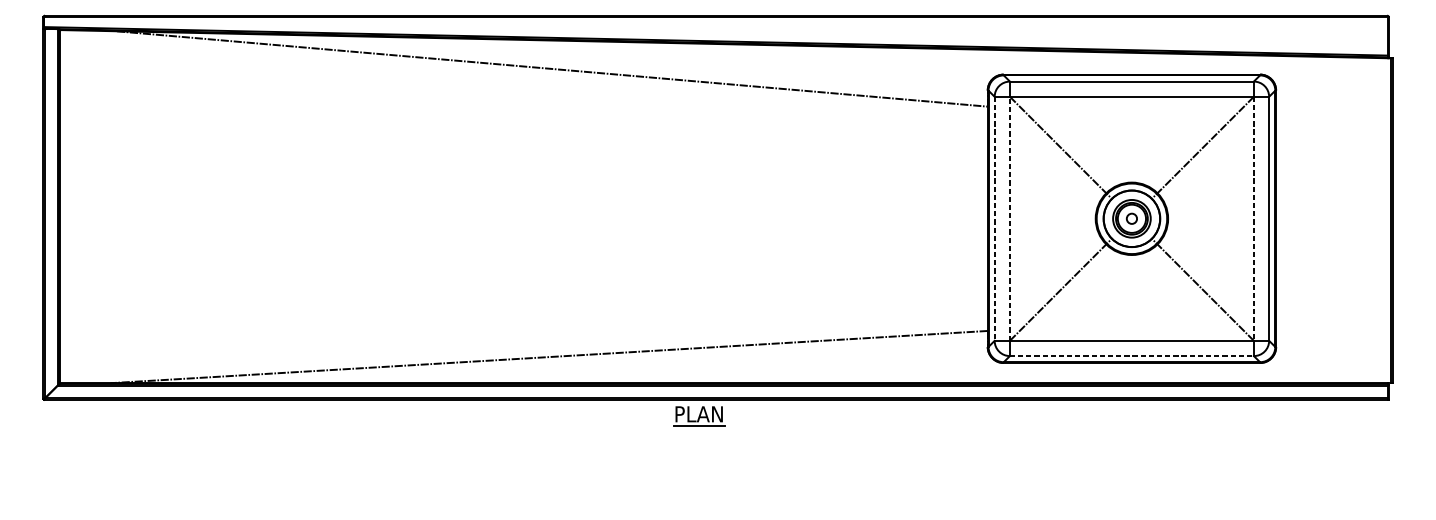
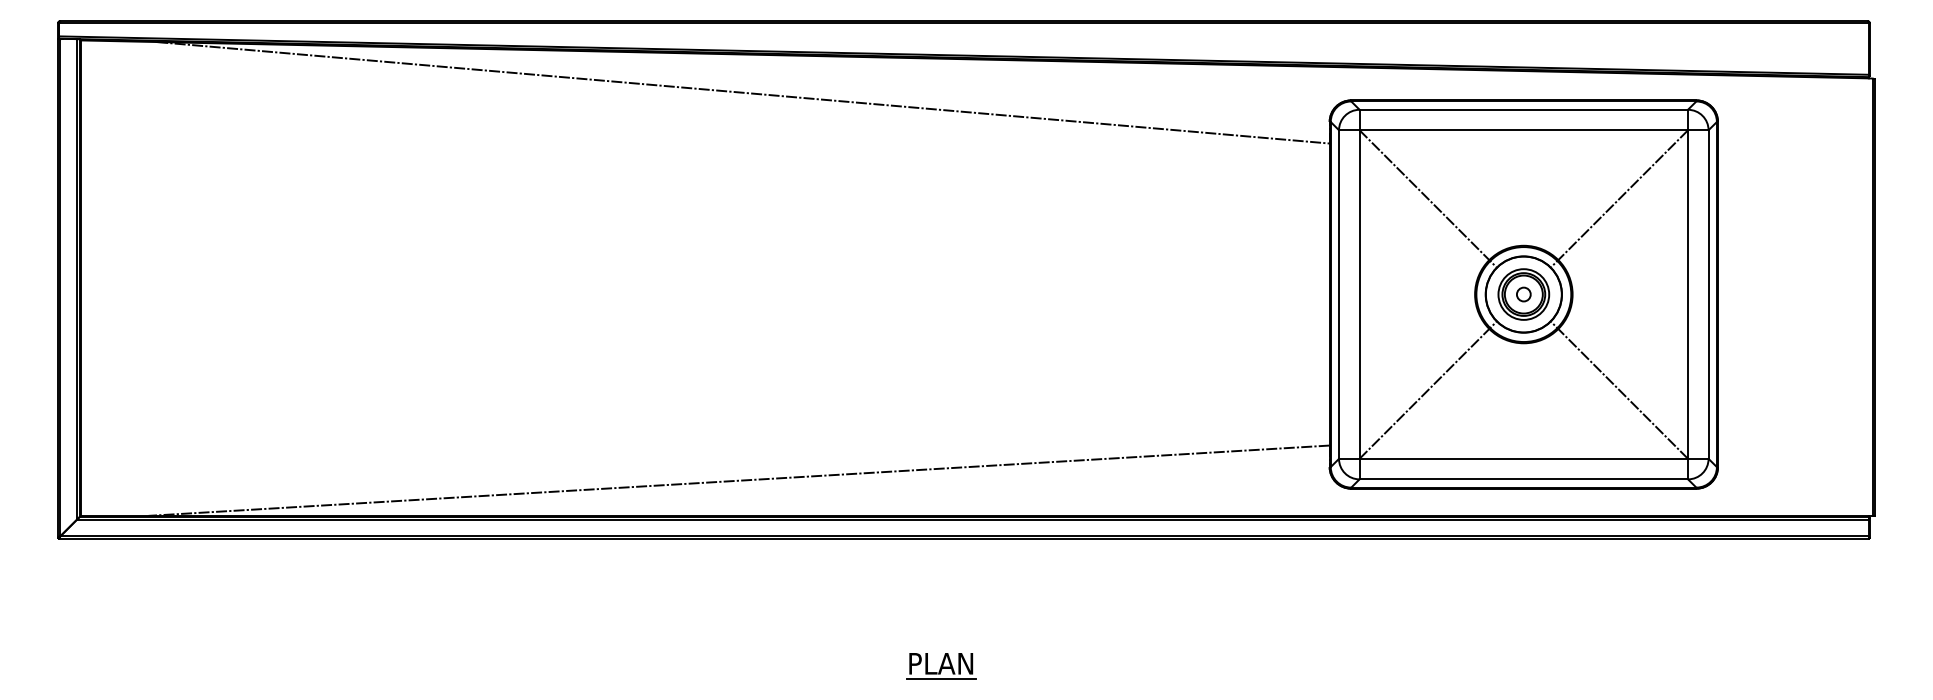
line: (1009, 218) -> (1359, 294), dashed -> solid
line: (995, 219) -> (1339, 295), dashed -> solid
line: (1254, 219) -> (1688, 295), dashed -> solid
line: (1132, 356) -> (1524, 479), dashed -> solid
part: (699, 416) -> (941, 666), moved

